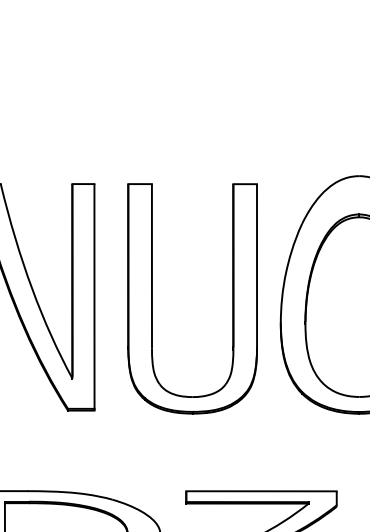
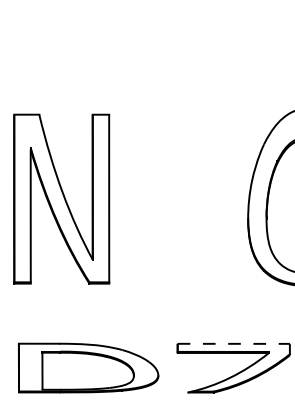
part: (231, 297) -> (211, 199), removed
line: (262, 490) -> (234, 343), solid -> dashed

